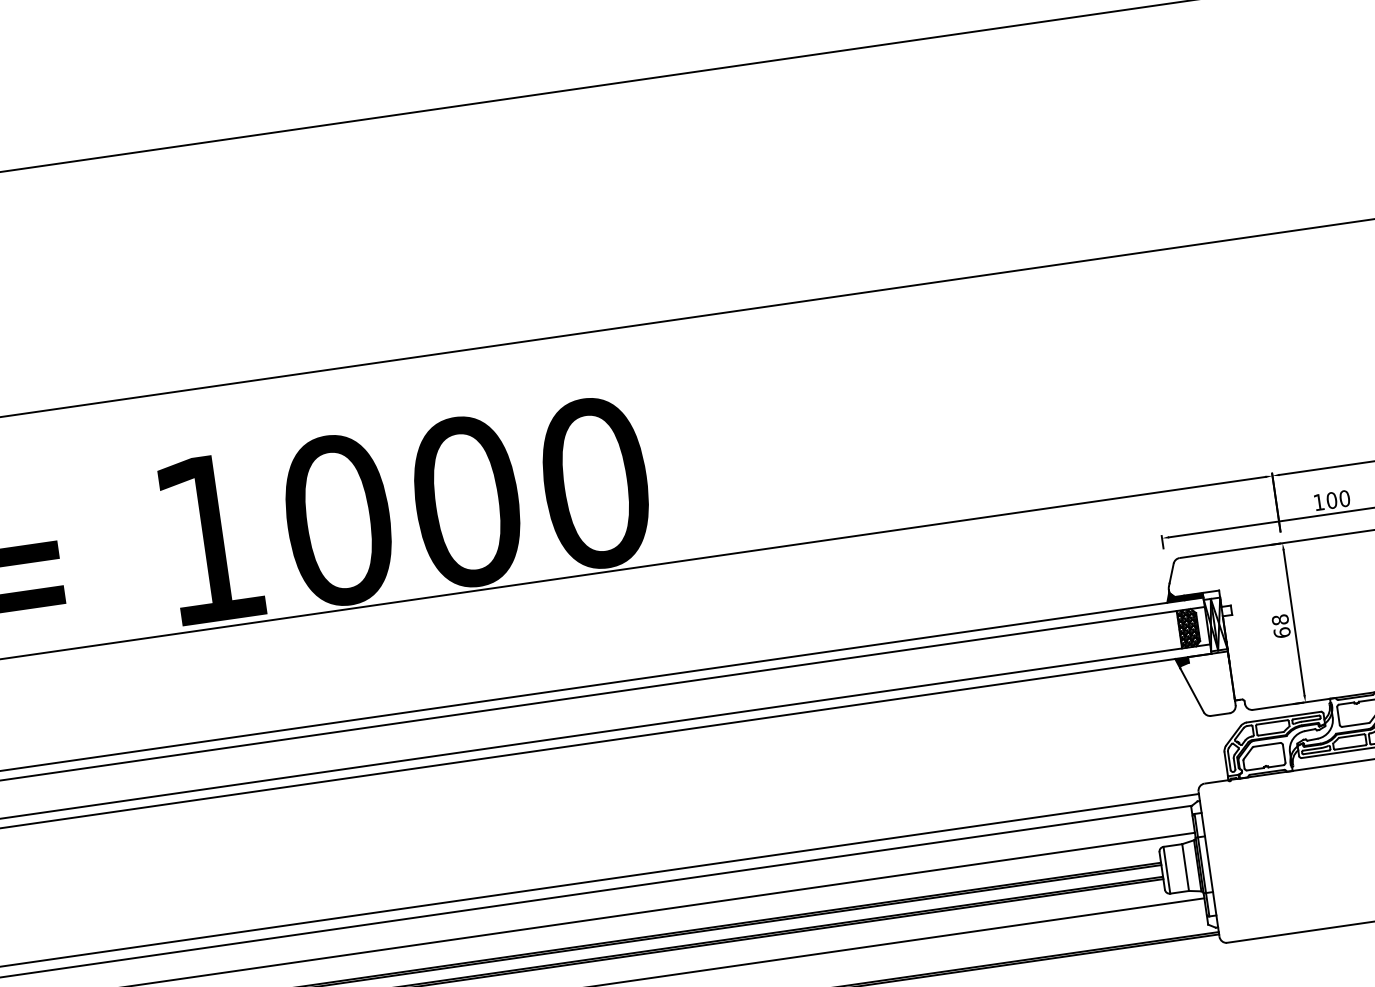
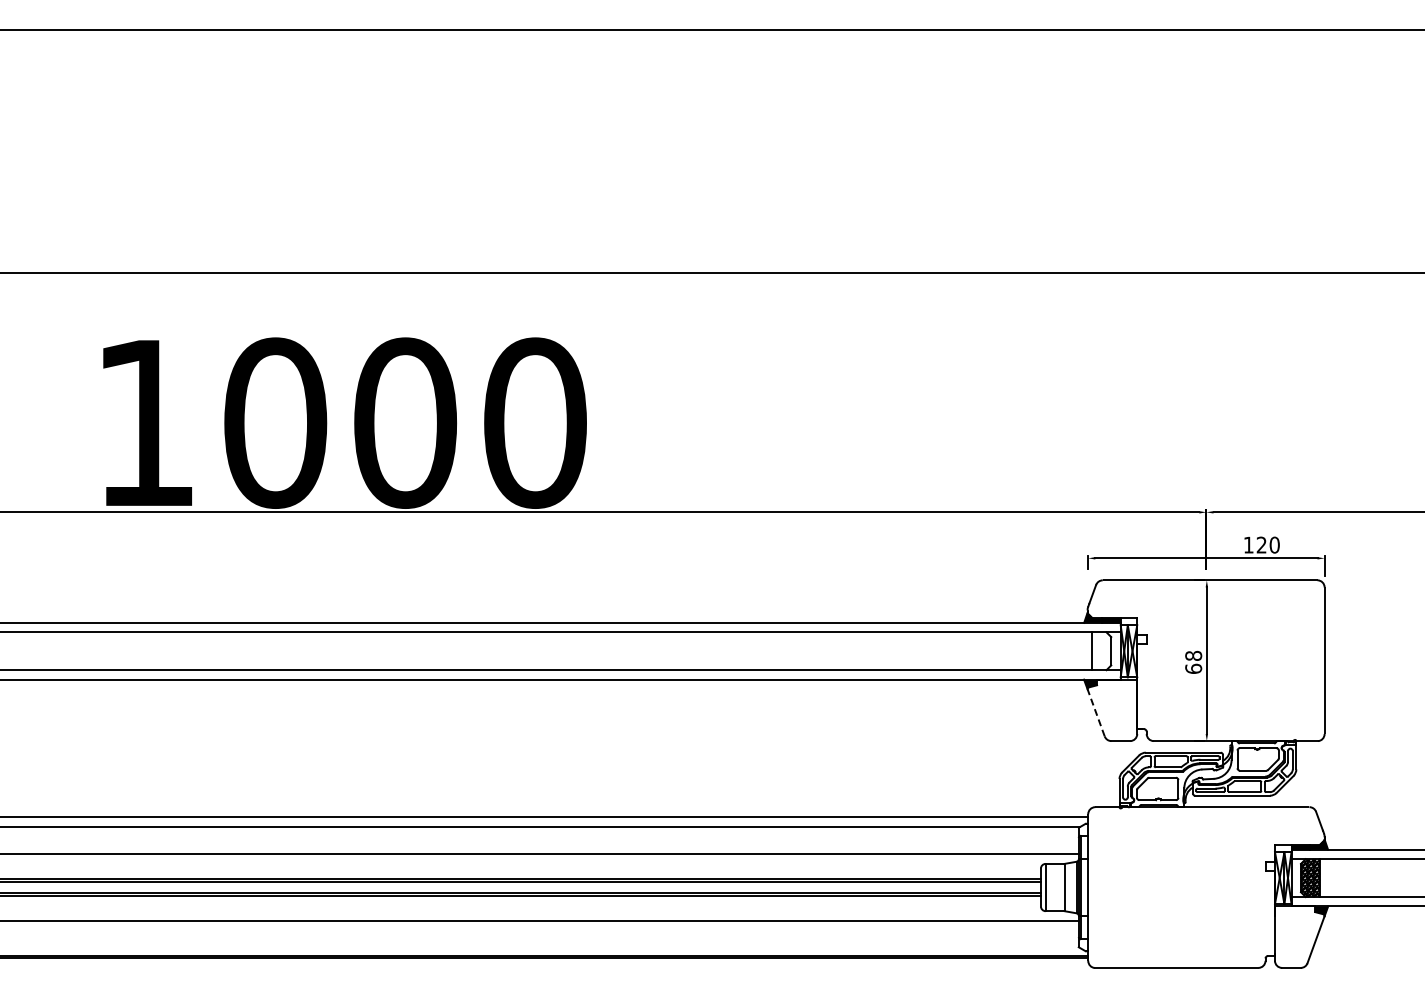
text: (1331, 499) -> (1261, 544), 100 -> 120
hatch: (1188, 628) -> (1101, 651), removed
line: (1192, 690) -> (1096, 713), solid -> dashed

